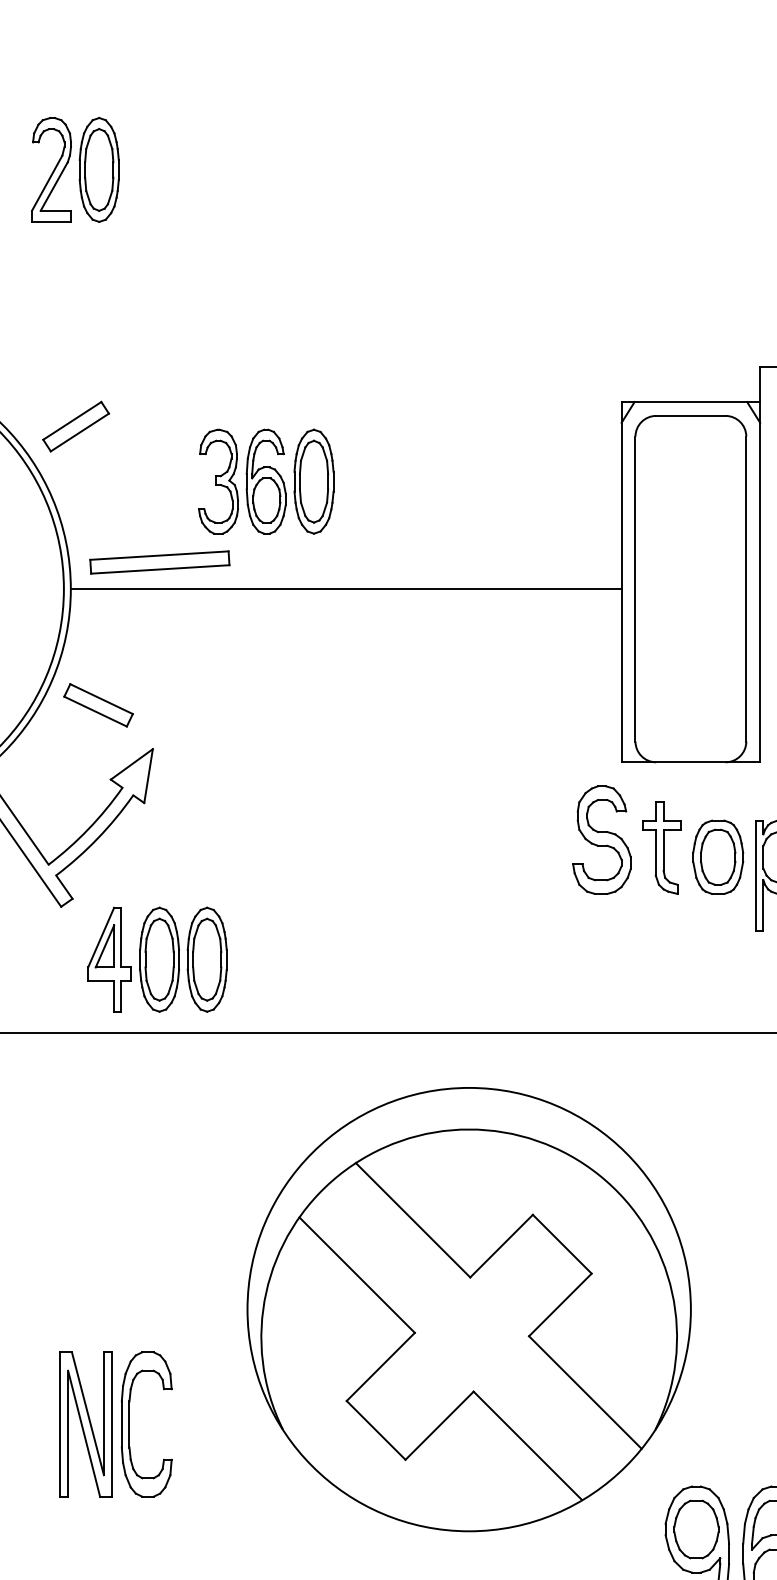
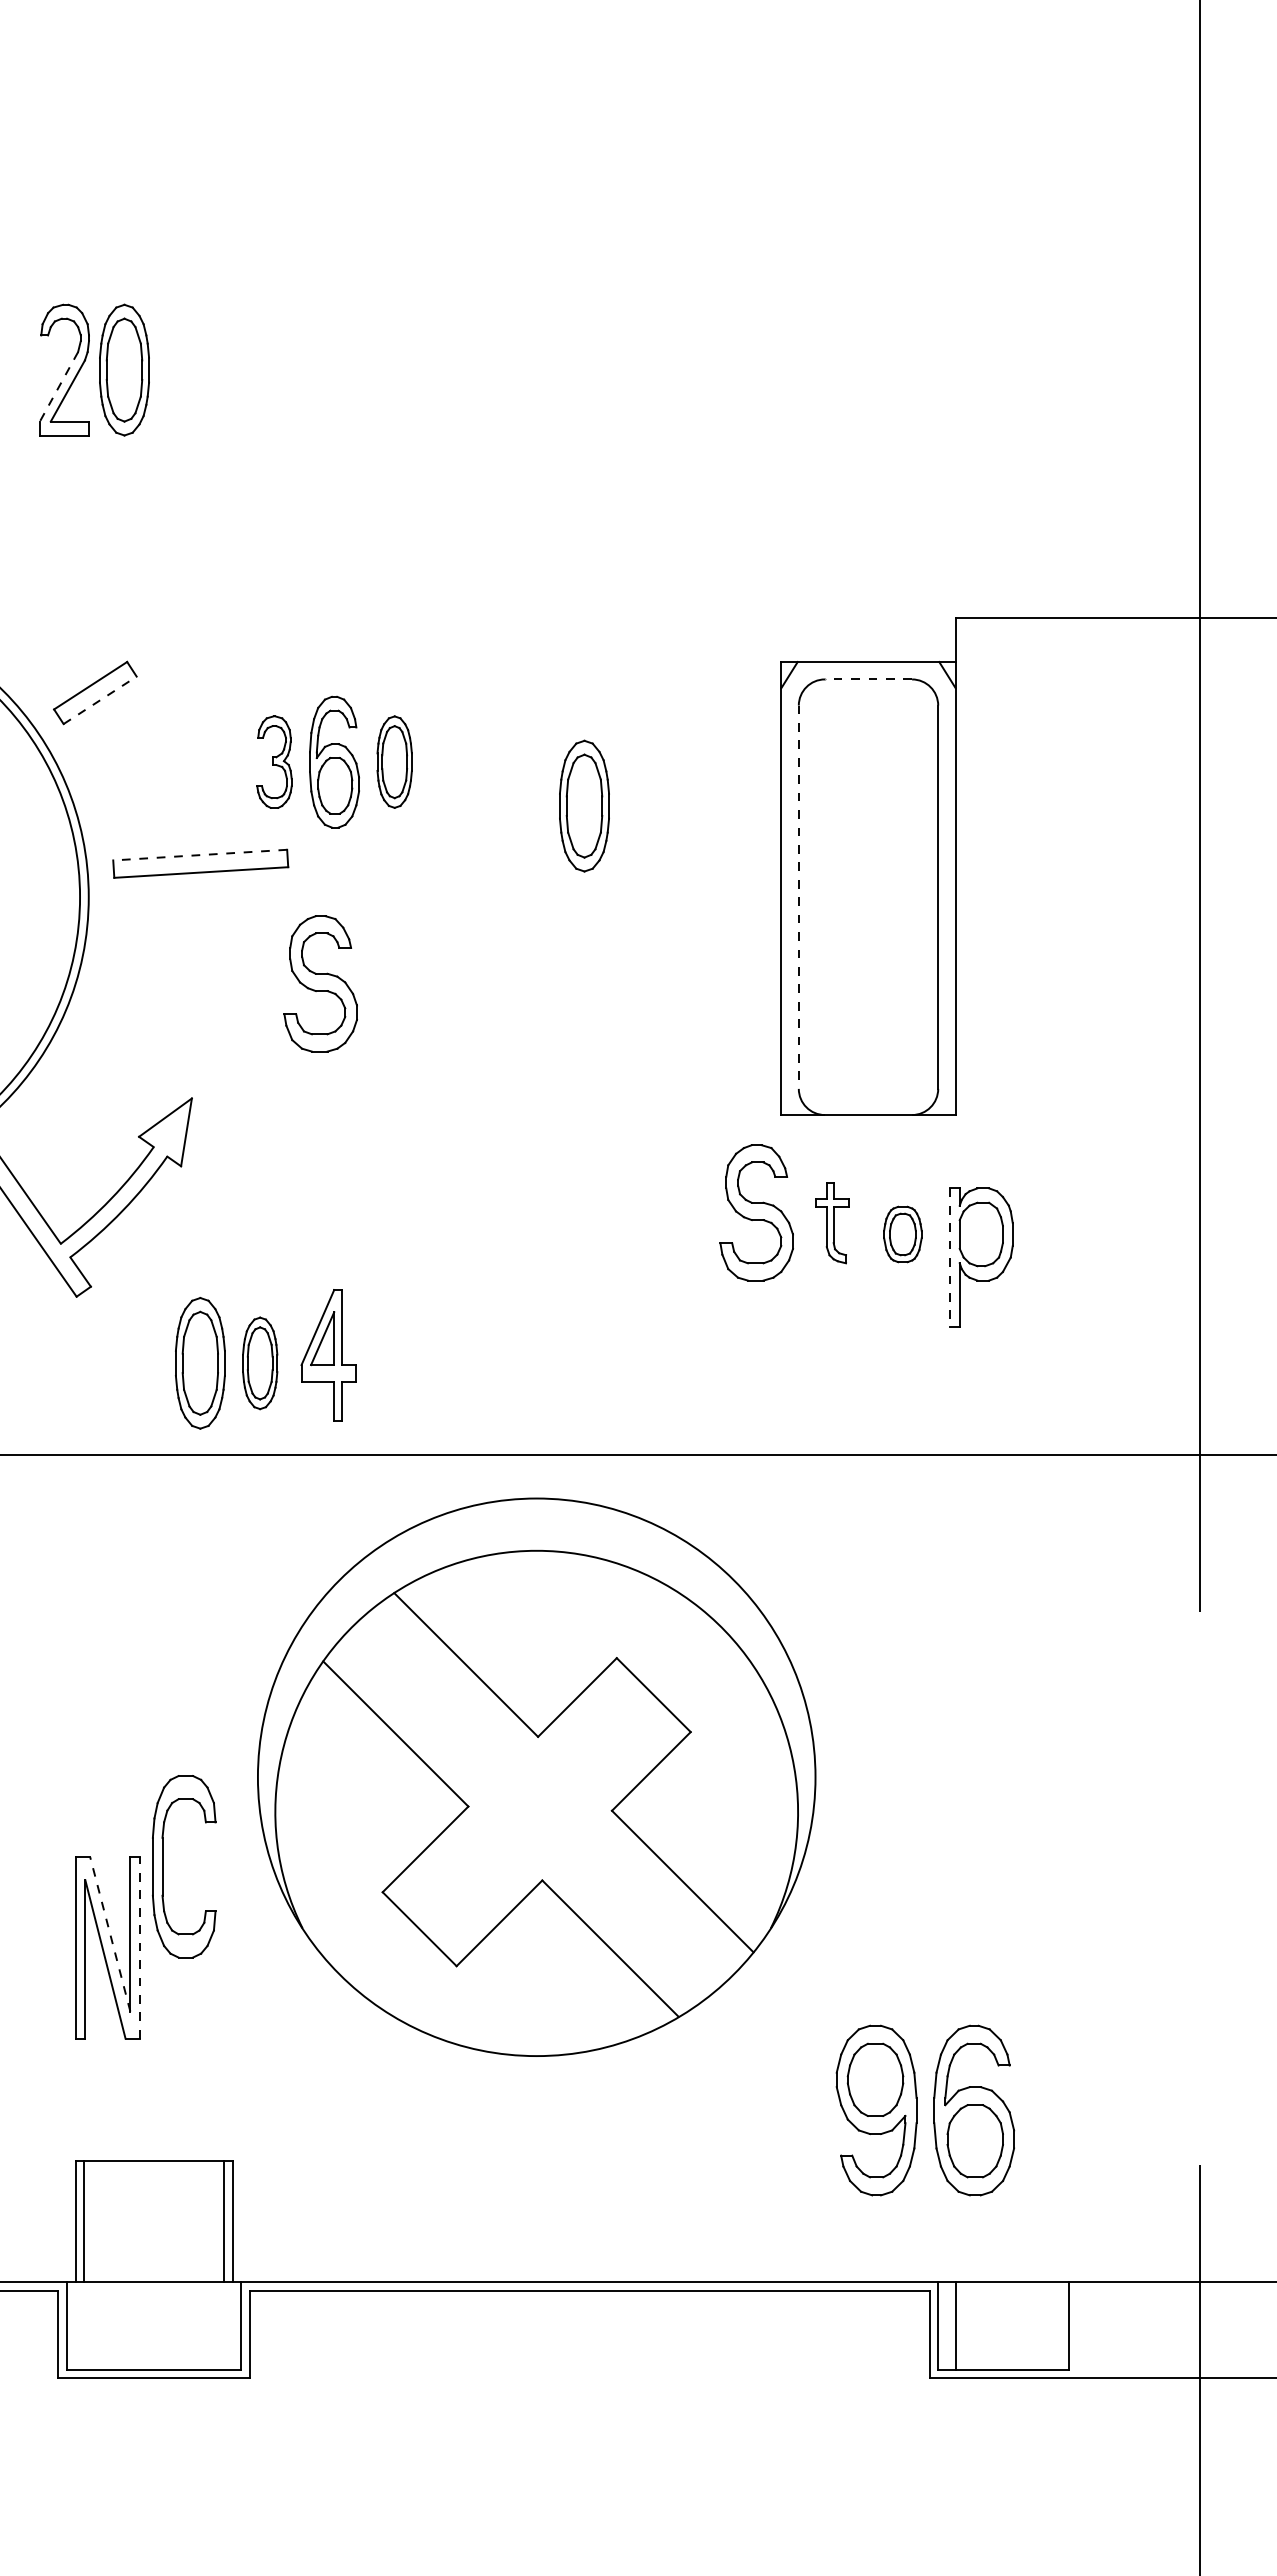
line: (47, 182) -> (59, 386), solid -> dashed
line: (690, 415) -> (868, 679), solid -> dashed
line: (80, 432) -> (100, 700), solid -> dashed
part: (218, 481) -> (274, 761), size x0.7
part: (313, 481) -> (394, 761), size x0.7
part: (465, 516) -> (584, 805), added
line: (158, 555) -> (199, 855), solid -> dashed
line: (345, 589) -> (434, 897), removed
line: (635, 589) -> (798, 897), solid -> dashed
part: (255, 657) -> (320, 983), added
part: (98, 705) -> (123, 1043), removed
part: (662, 847) -> (832, 1222), size x0.7
part: (717, 857) -> (902, 1234), size x0.6
line: (755, 876) -> (949, 1258), solid -> dashed
part: (109, 959) -> (328, 1355), moved
part: (206, 959) -> (259, 1363), size x0.7
part: (469, 1308) -> (536, 1776), moved
line: (88, 1413) -> (110, 1934), solid -> dashed
line: (111, 1424) -> (140, 1947), solid -> dashed
part: (130, 1424) -> (163, 1866), moved

